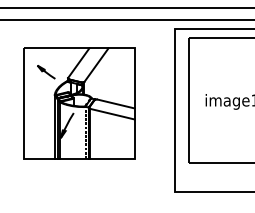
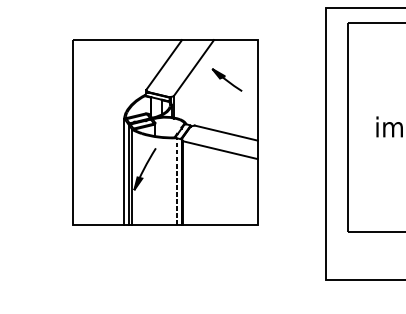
part: (46, 72) -> (227, 80), moved

